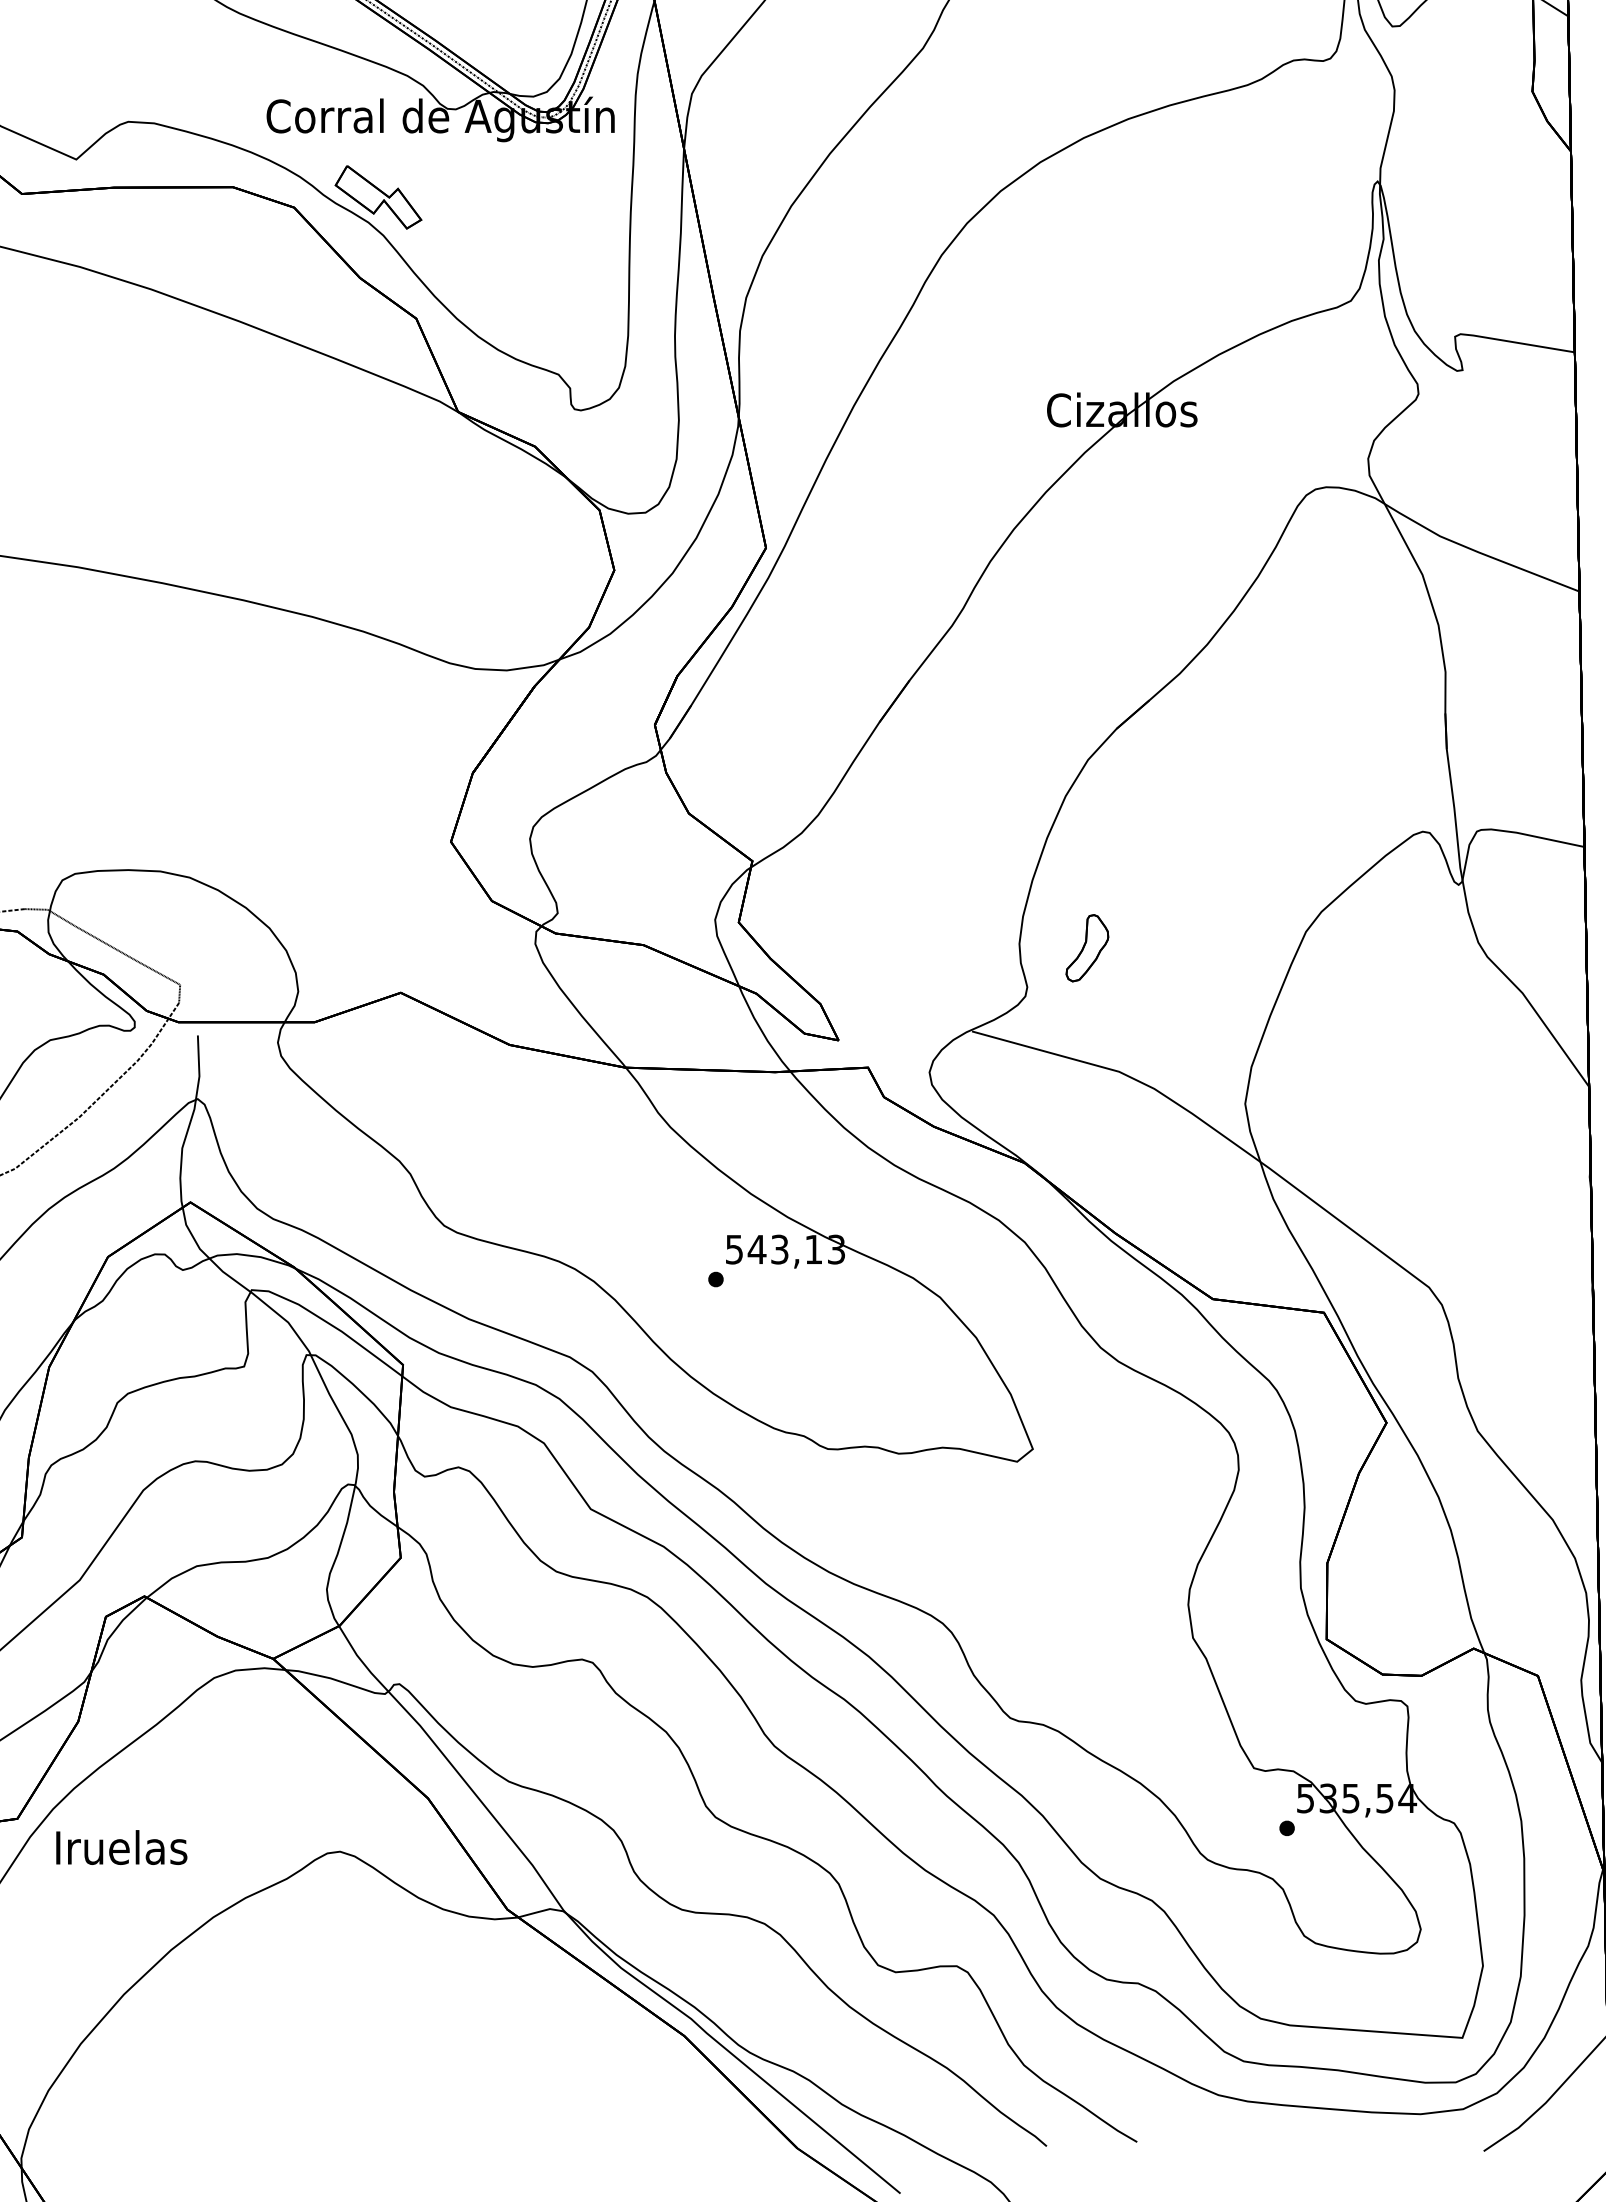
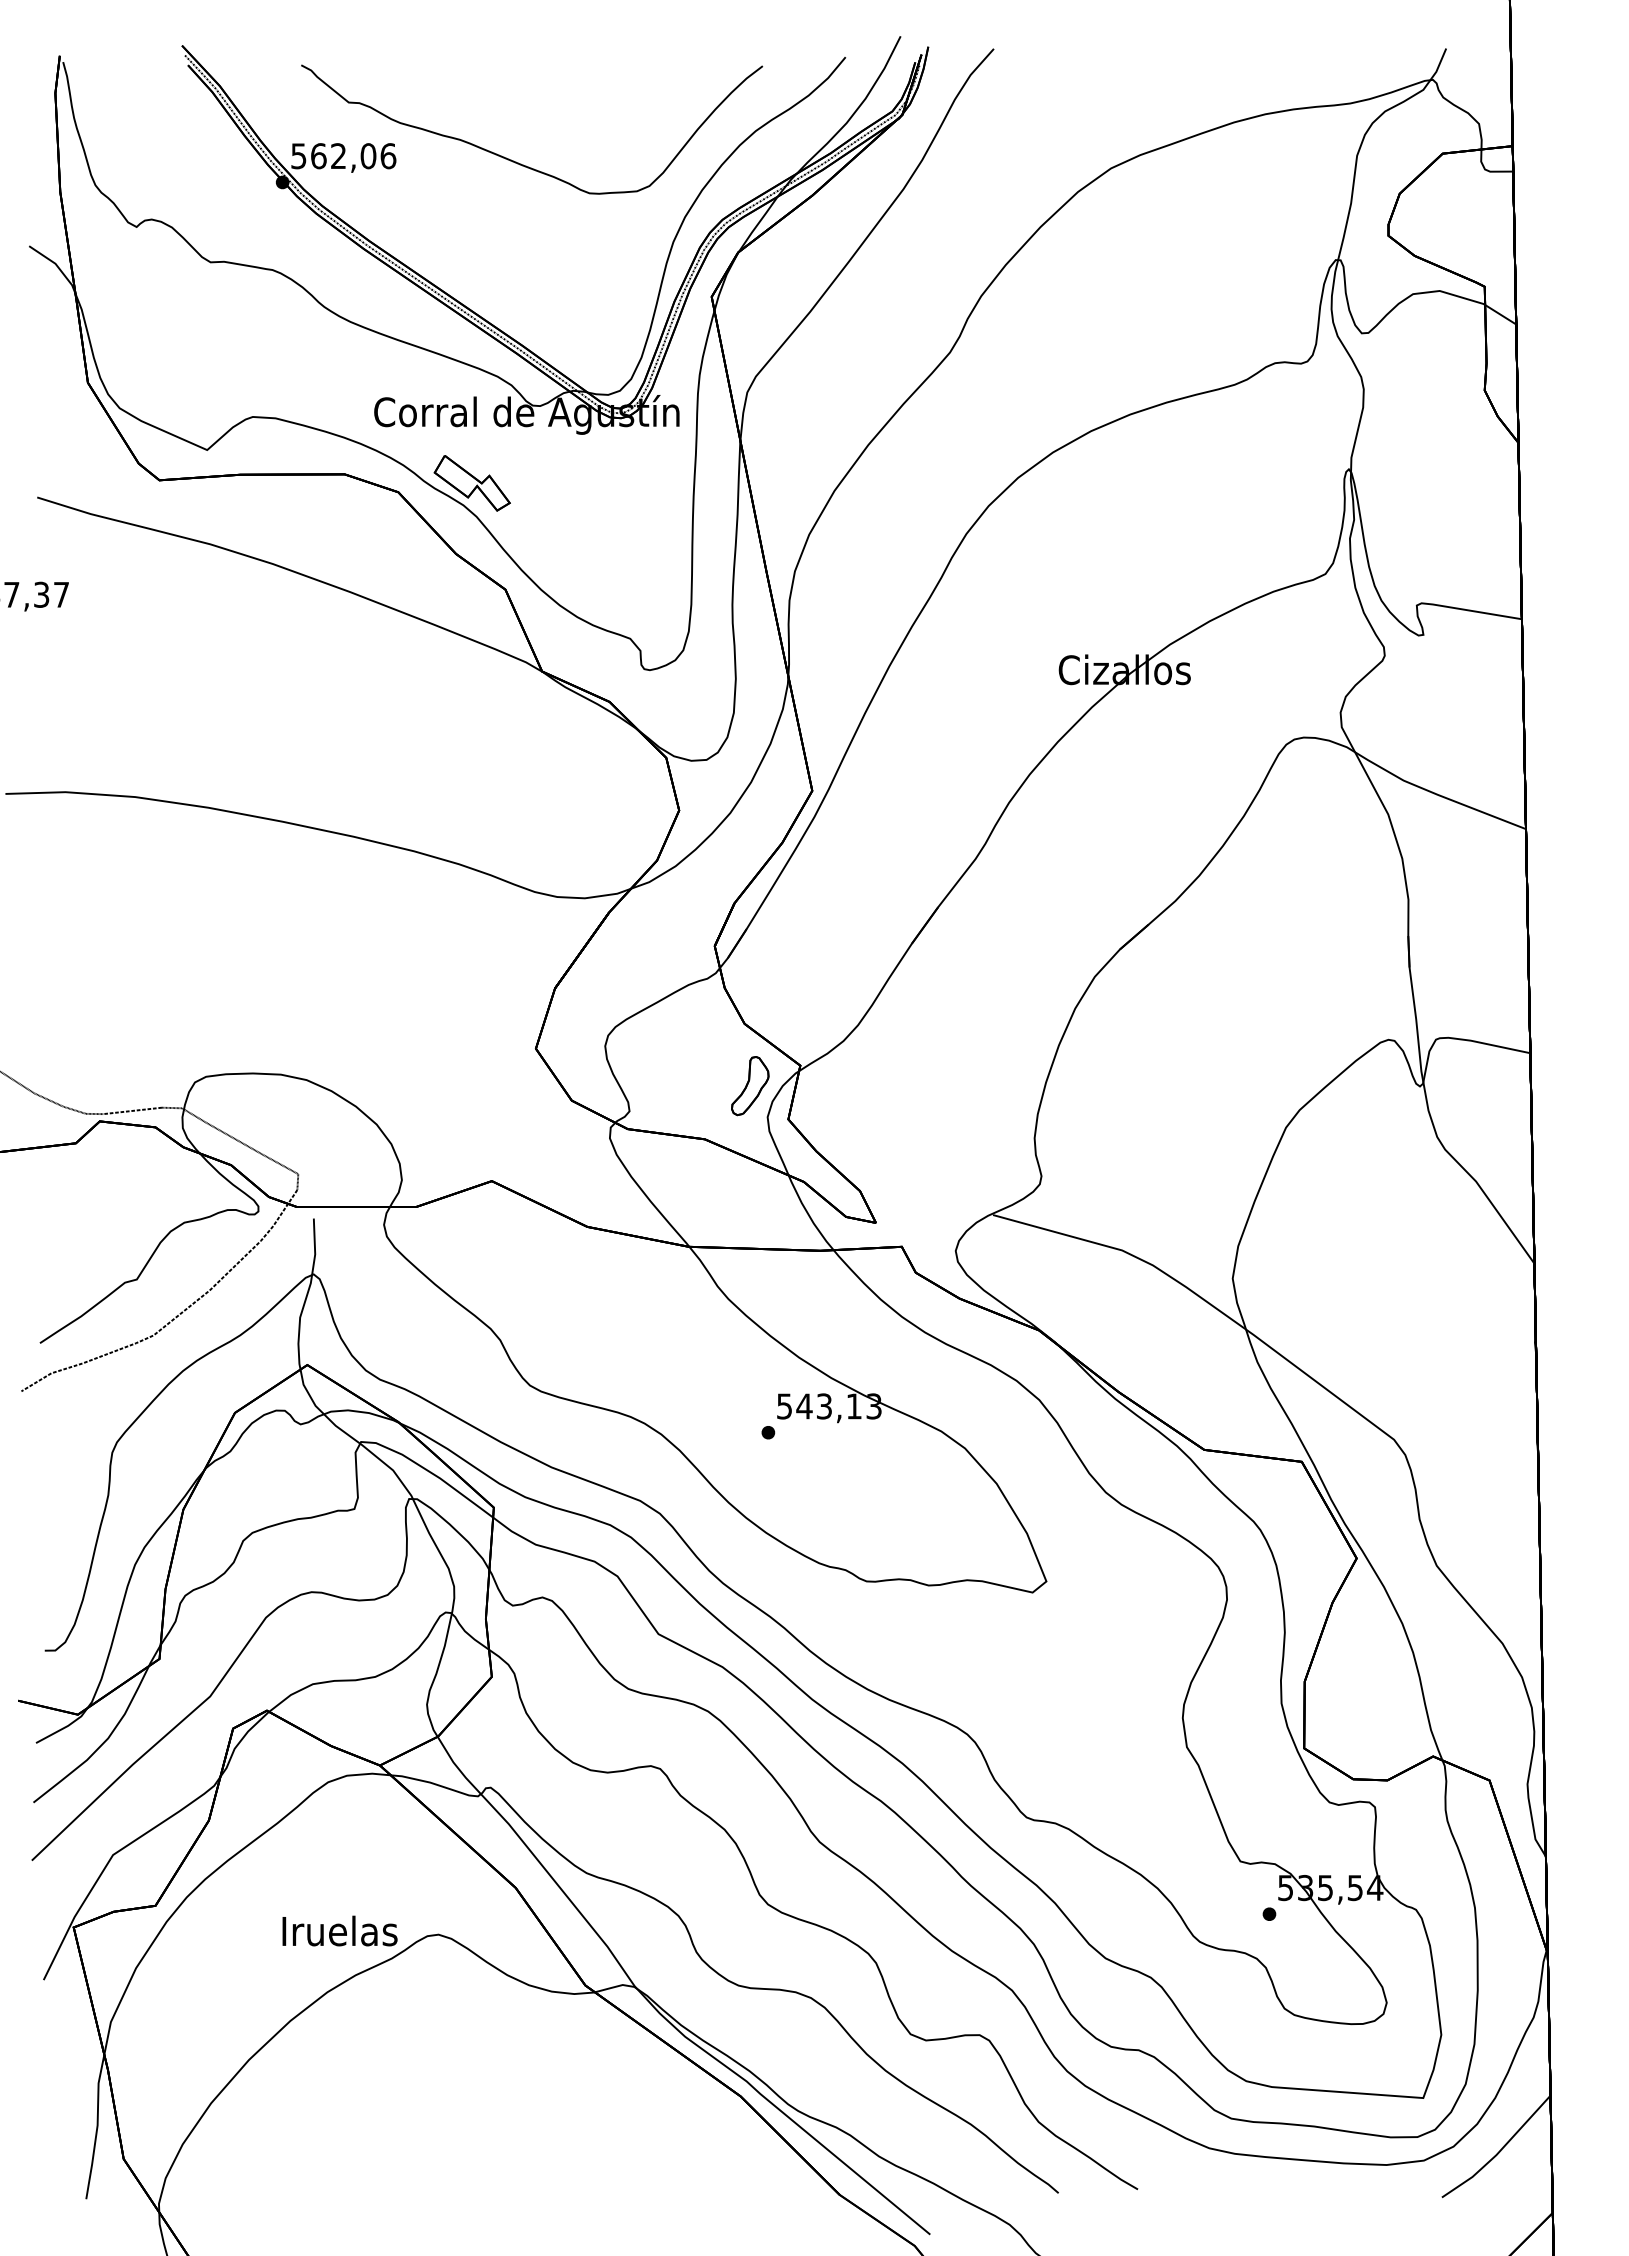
part: (1087, 948) -> (750, 1086), moved
text: (121, 1846) -> (339, 1930), moved

